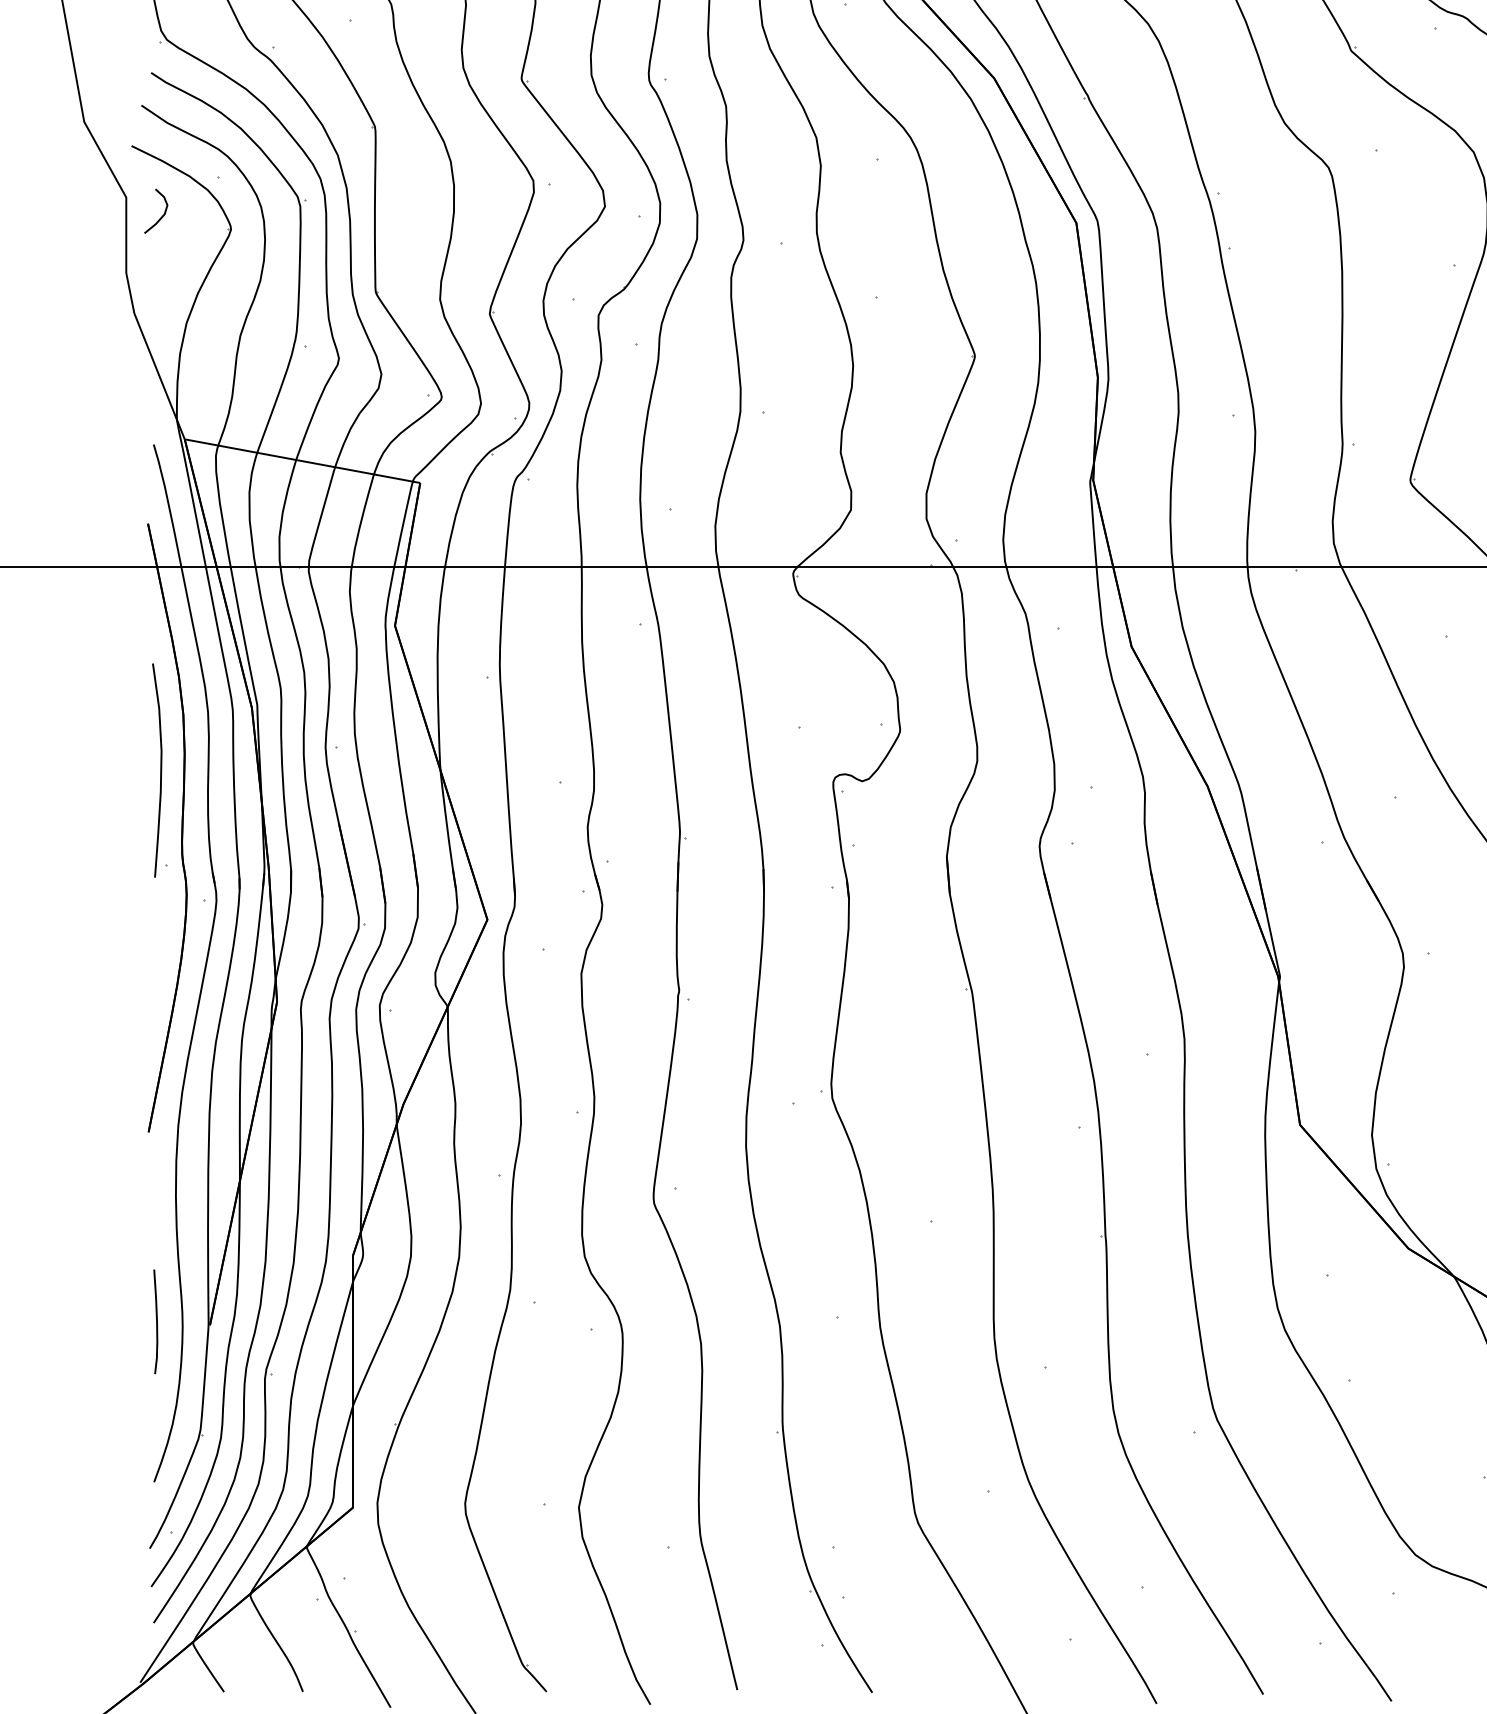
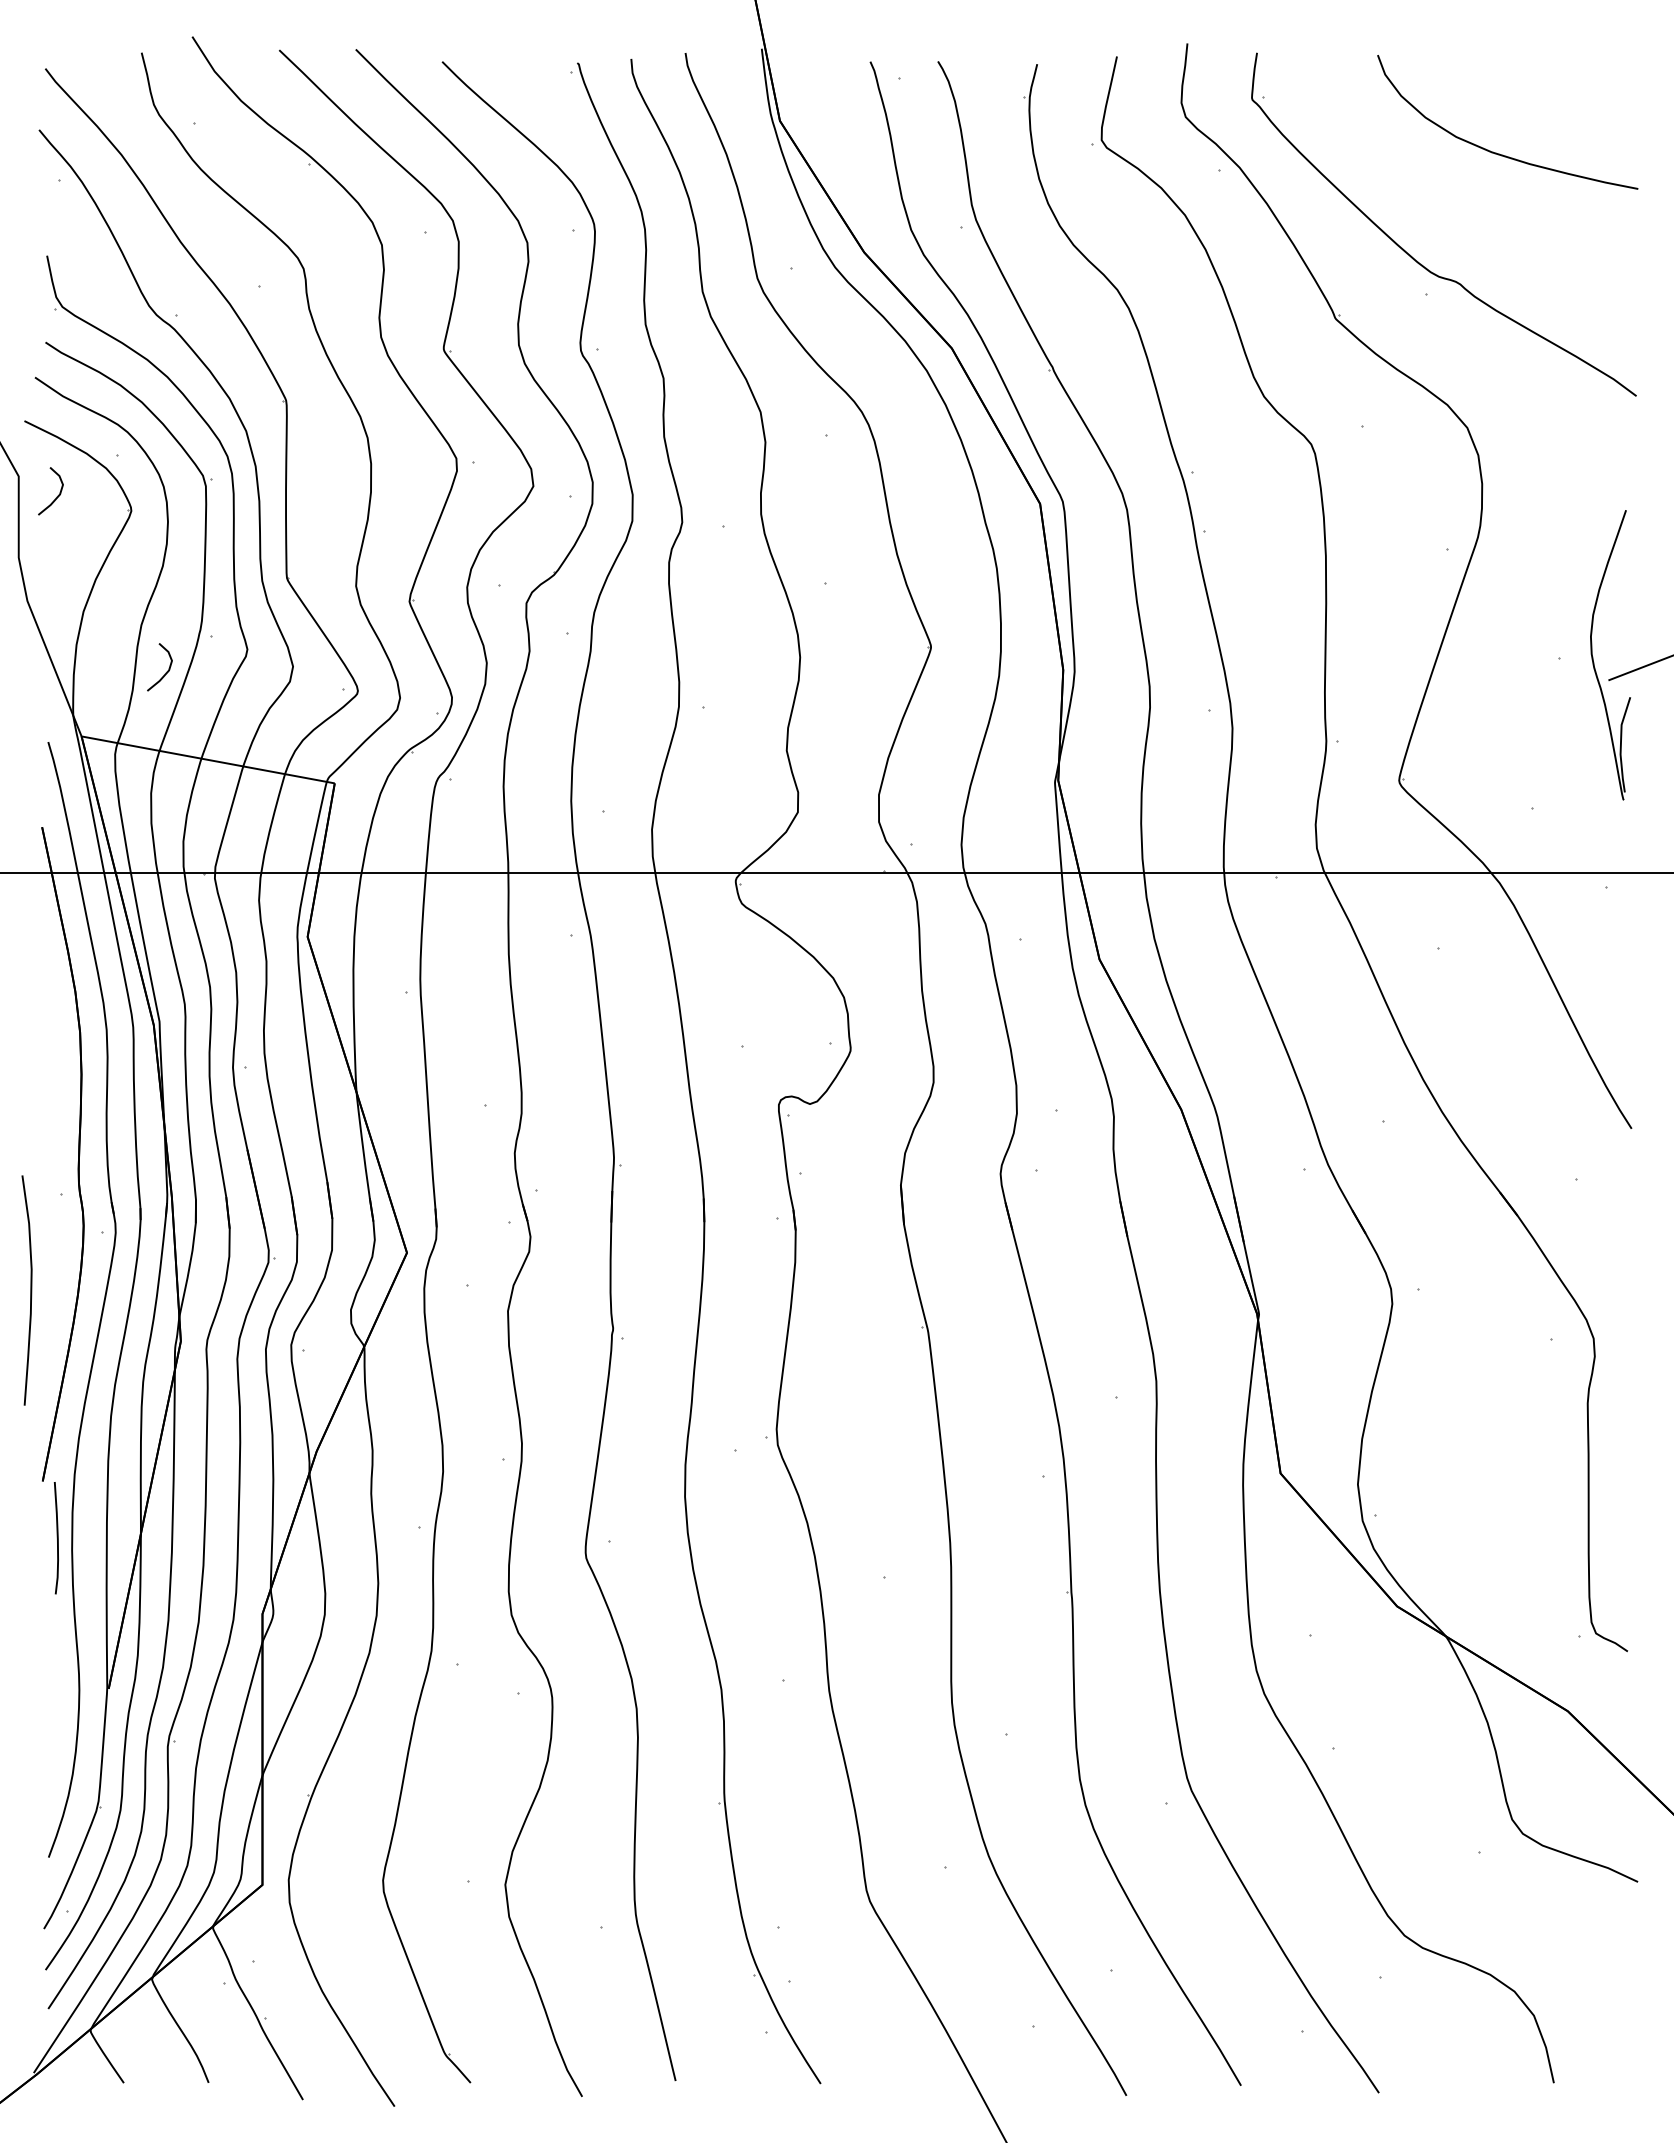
curve: (262, 379) -> (165, 672), added
curve: (160, 770) -> (30, 1290), moved
curve: (155, 1321) -> (56, 1537), moved

